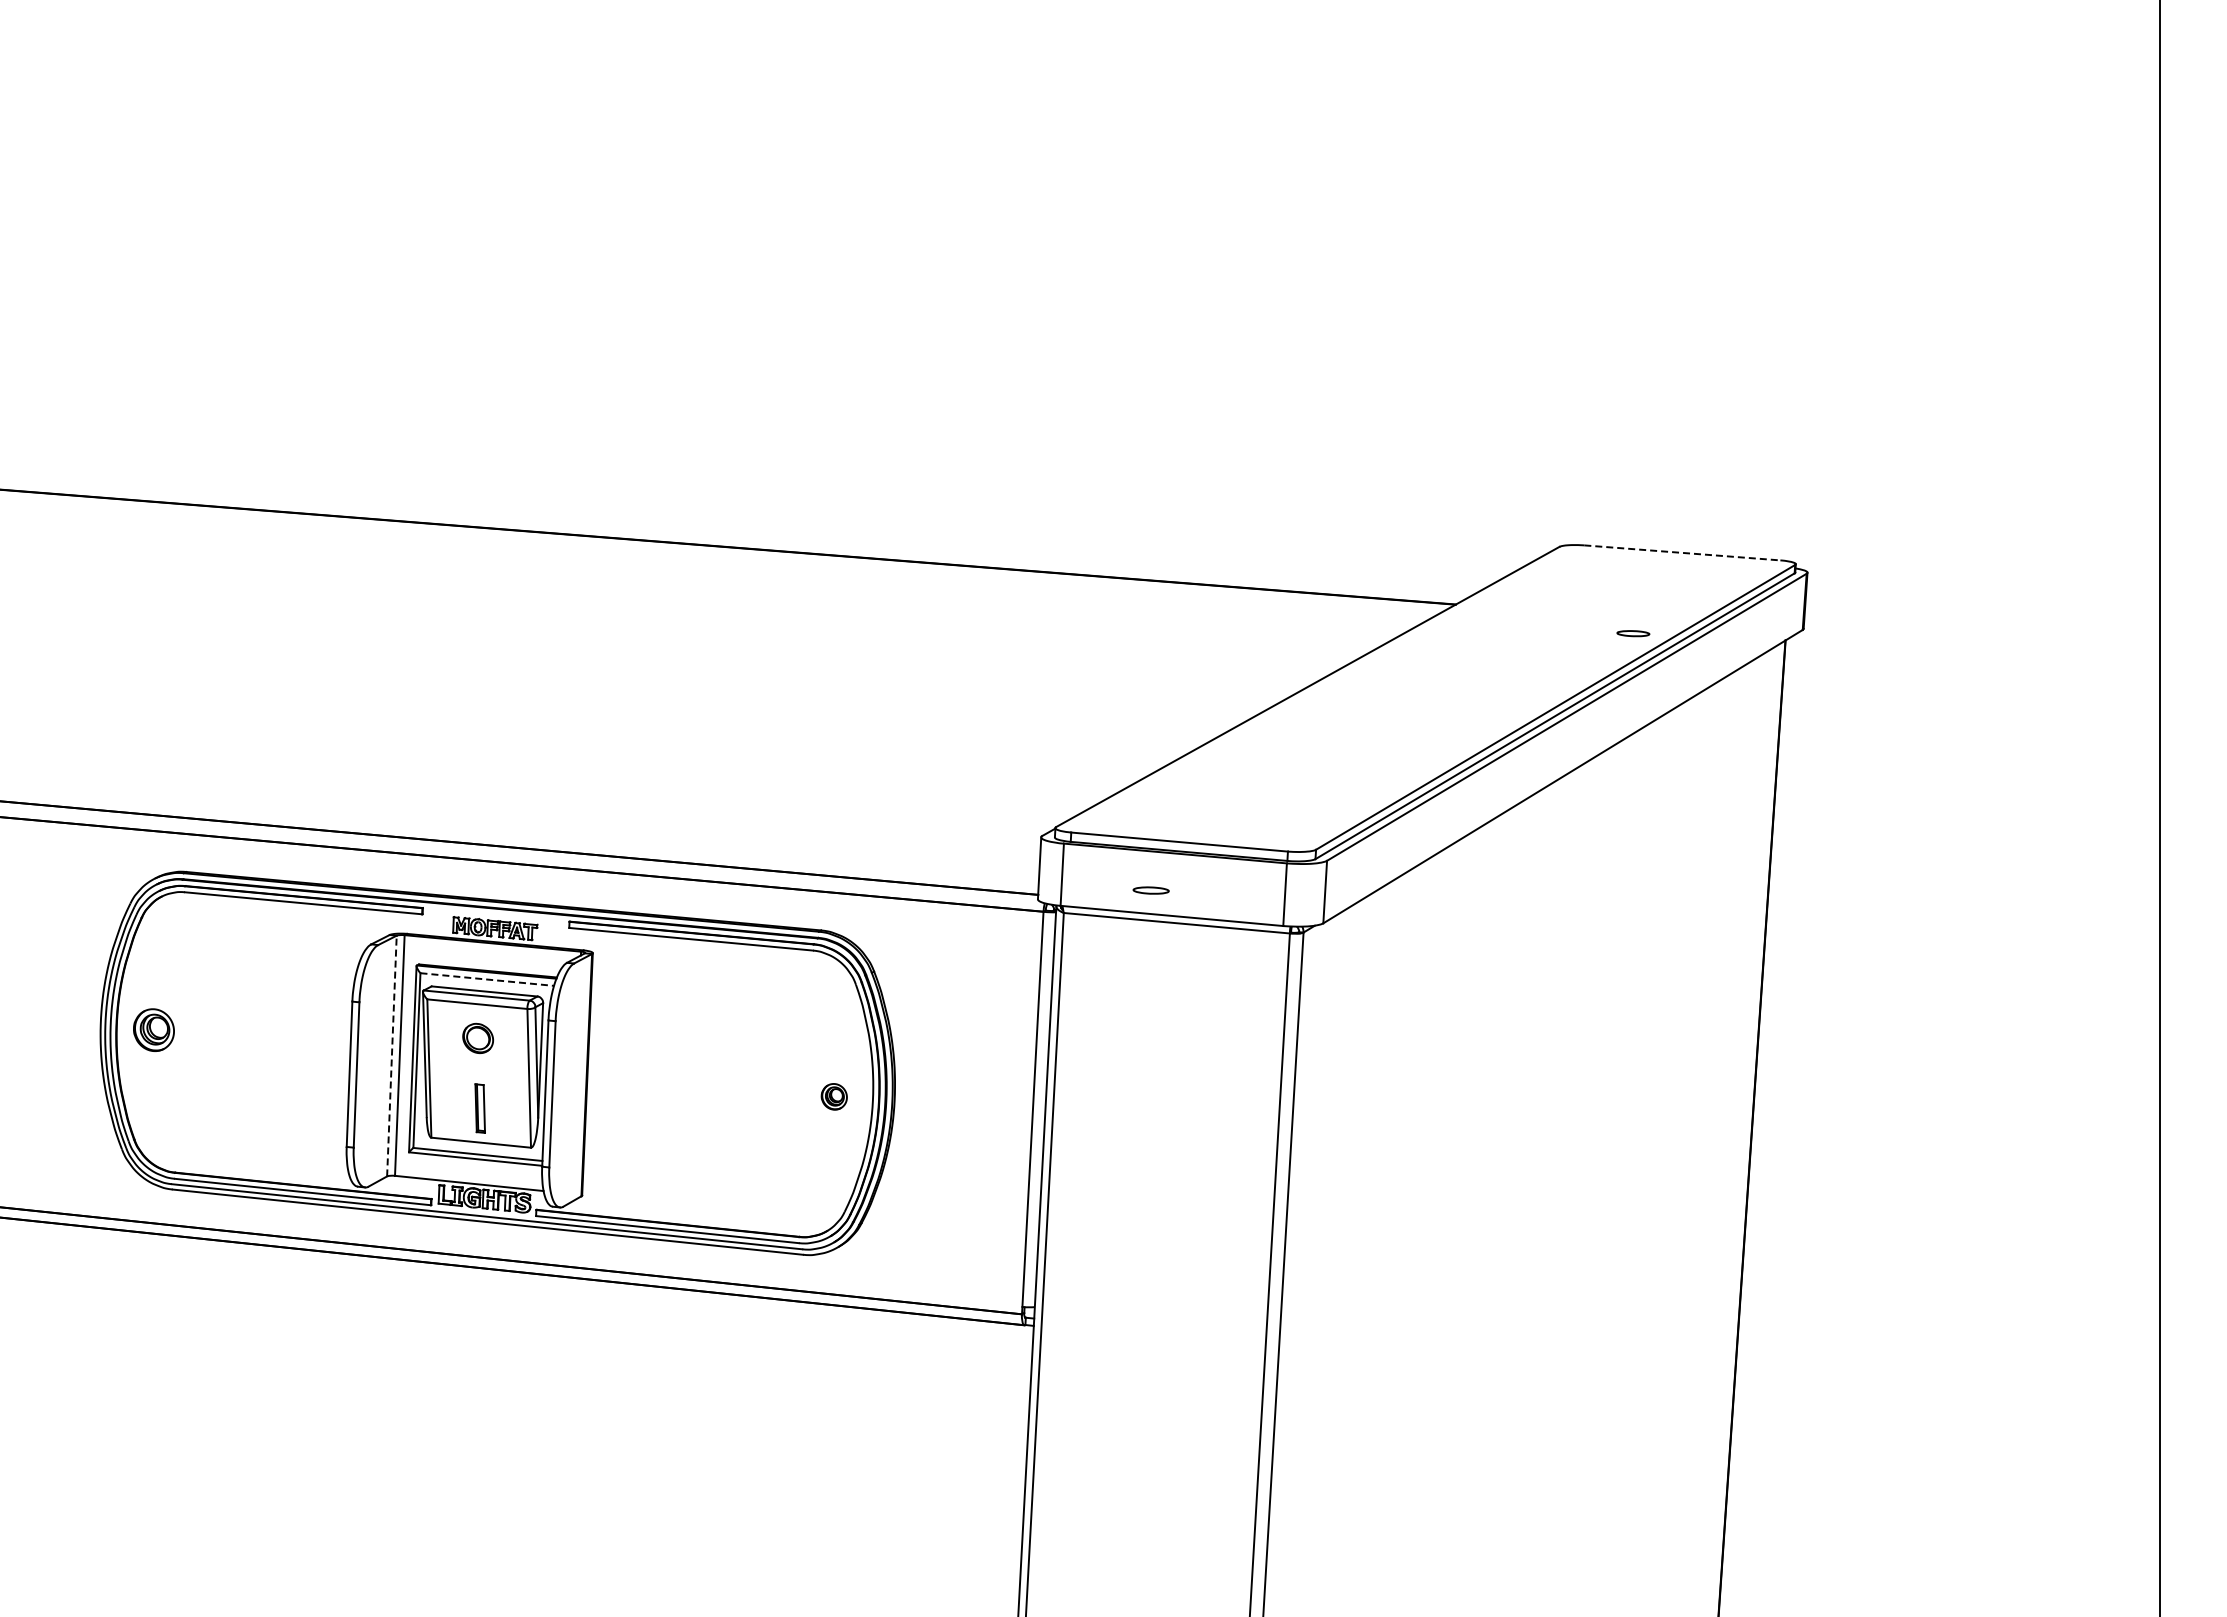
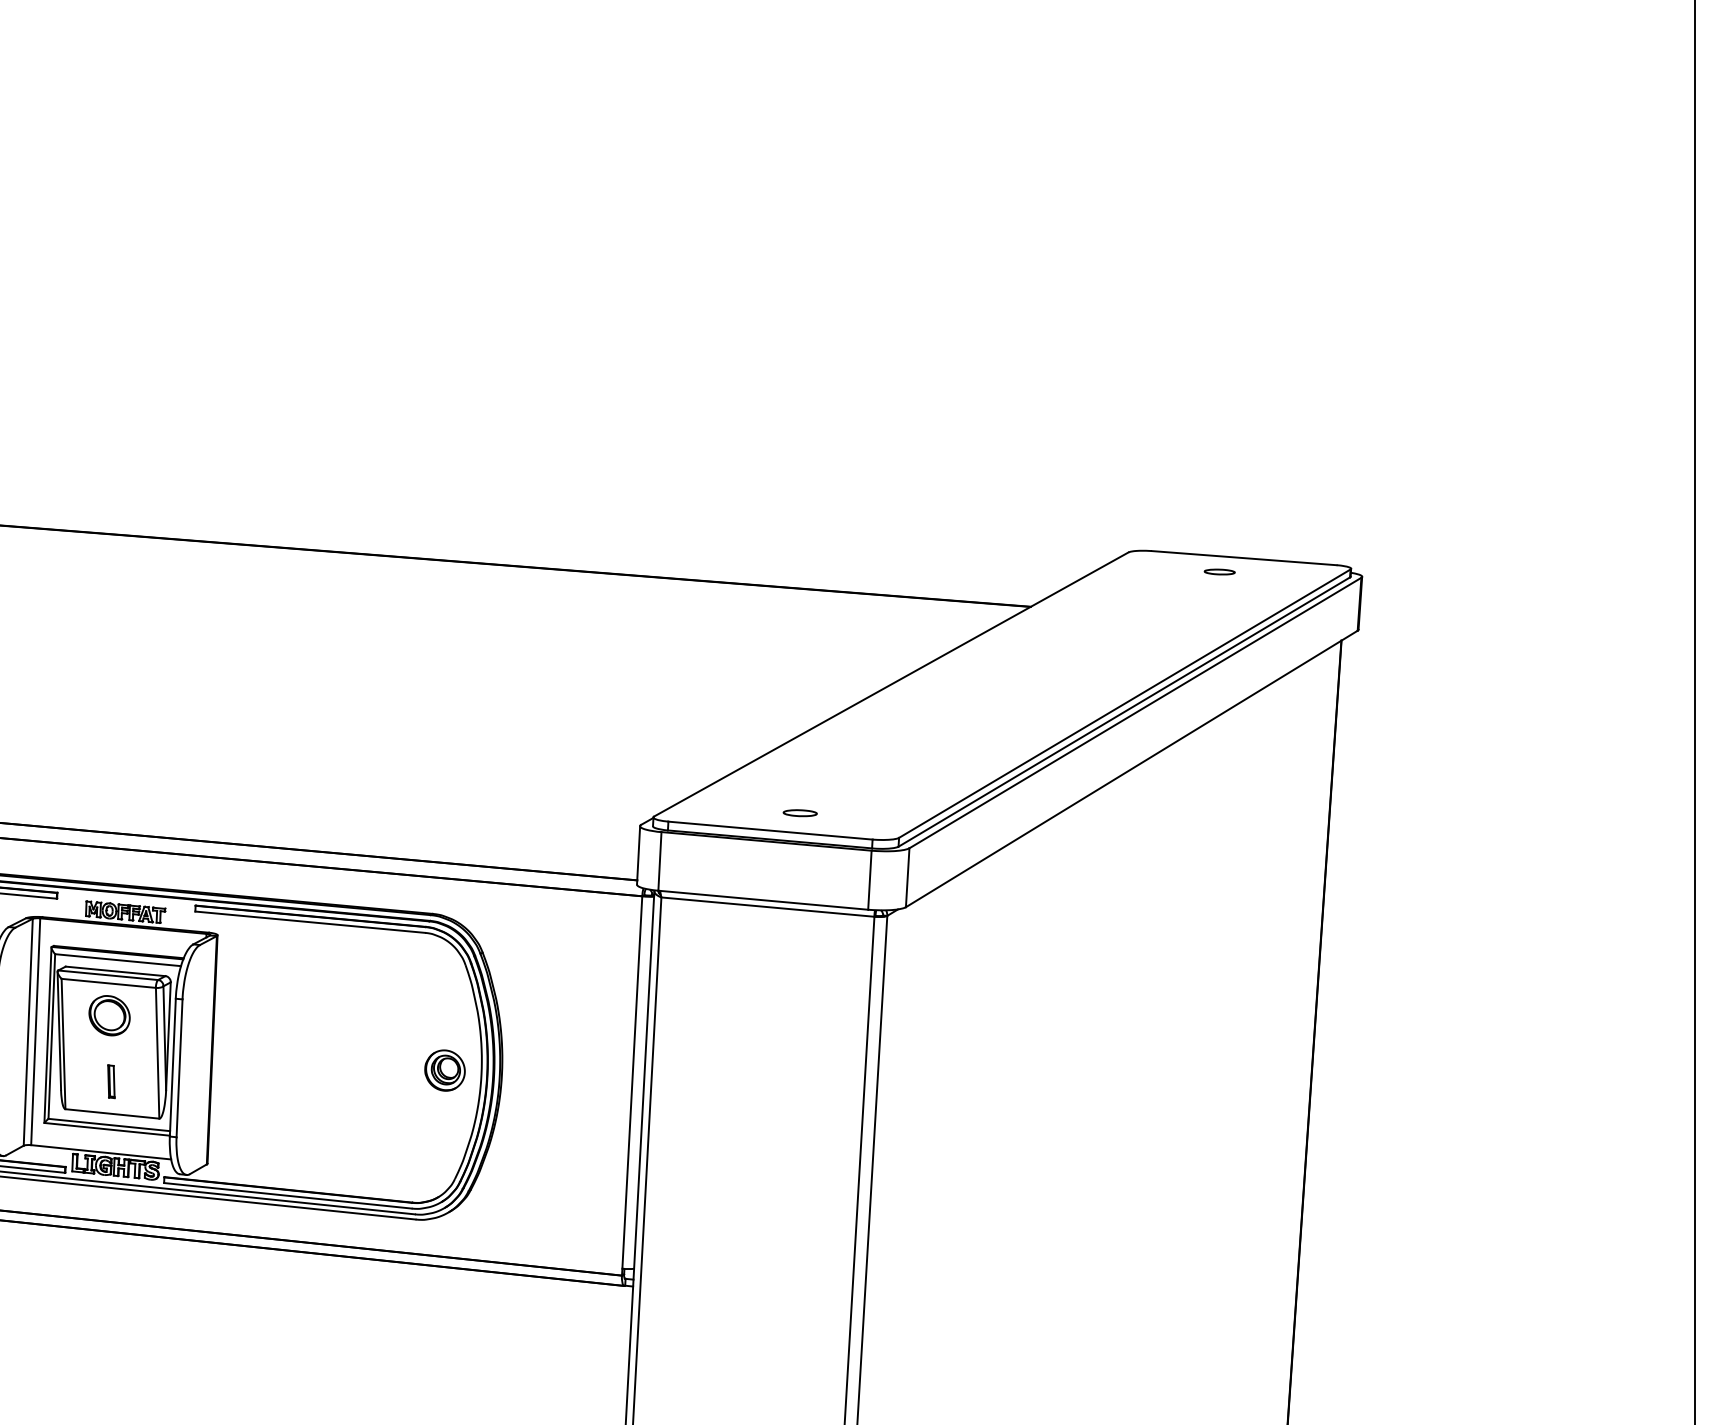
line: (1682, 552) -> (1244, 557), dashed -> solid
part: (1633, 633) -> (1219, 571), moved
part: (1150, 890) -> (799, 813), moved
line: (487, 979) -> (118, 960), dashed -> solid
part: (477, 1038) -> (108, 1015), size x1.43
line: (391, 1055) -> (27, 1031), dashed -> solid
part: (834, 1096) -> (445, 1070), size x1.67
part: (479, 1108) -> (110, 1081), size x0.71

